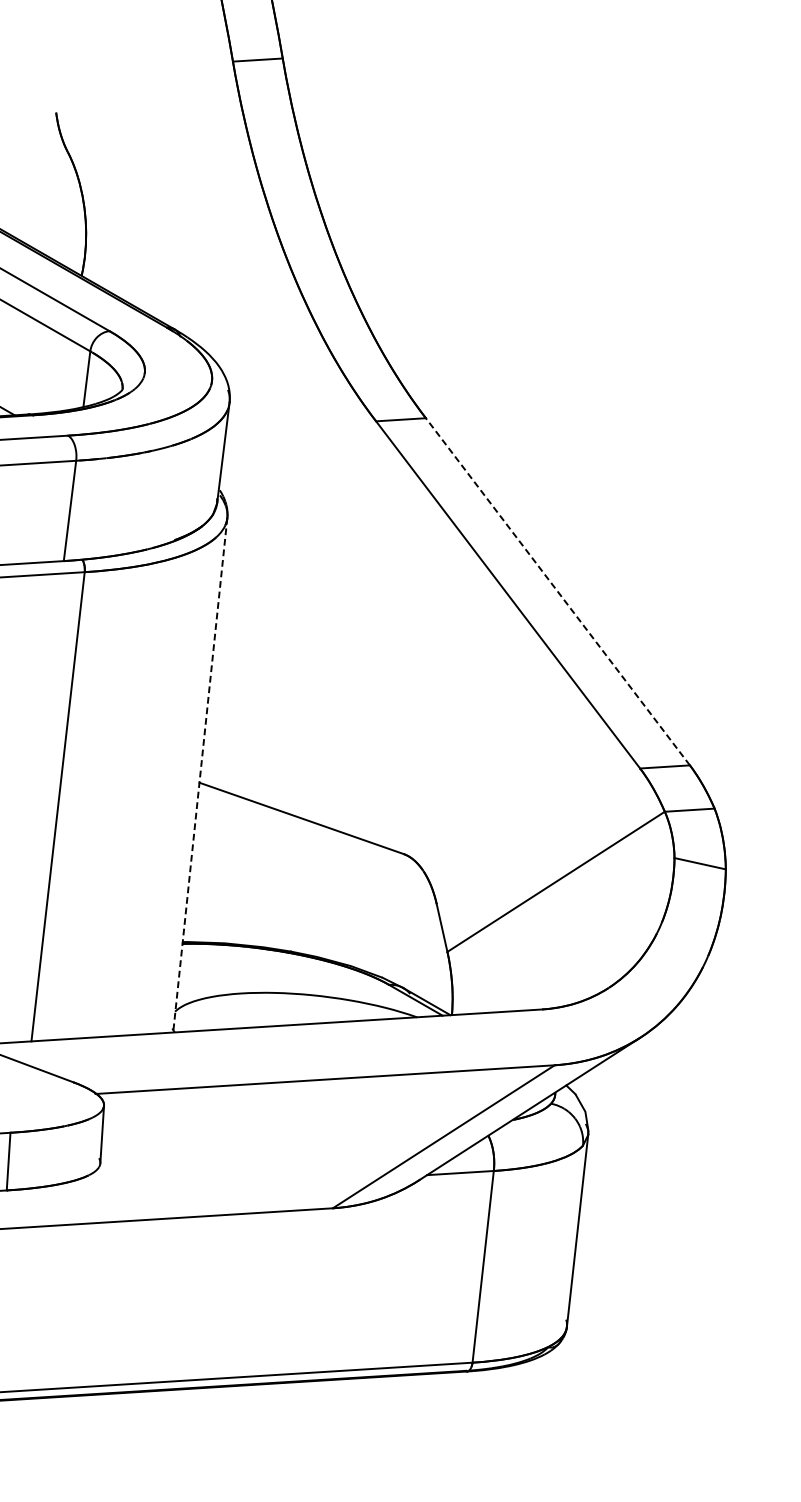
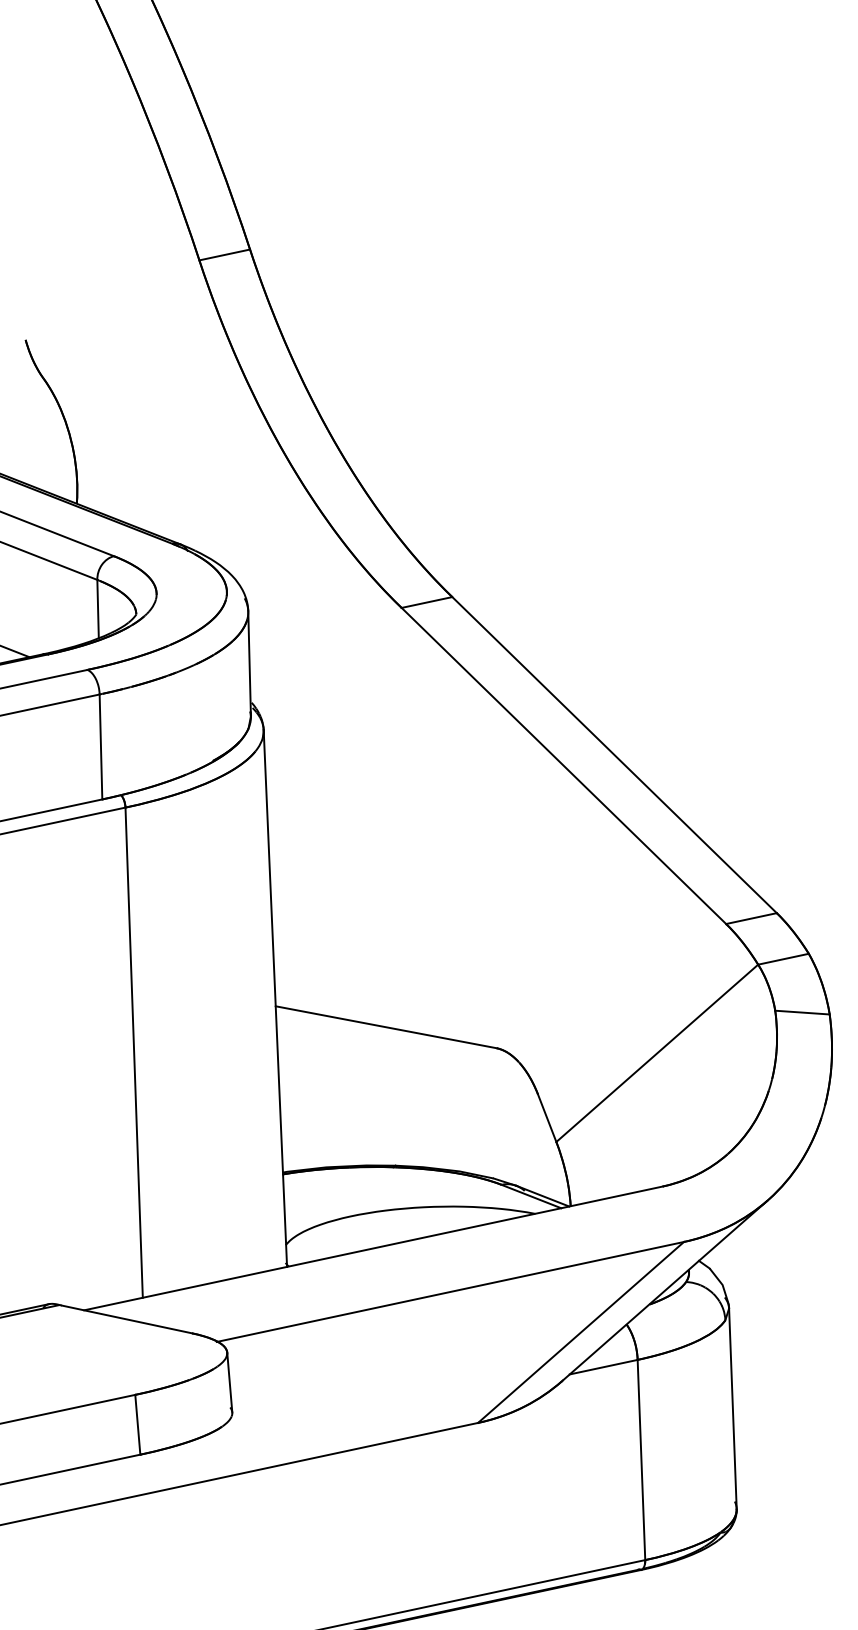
line: (557, 591) -> (614, 754), dashed -> solid
line: (200, 775) -> (275, 998), dashed -> solid

